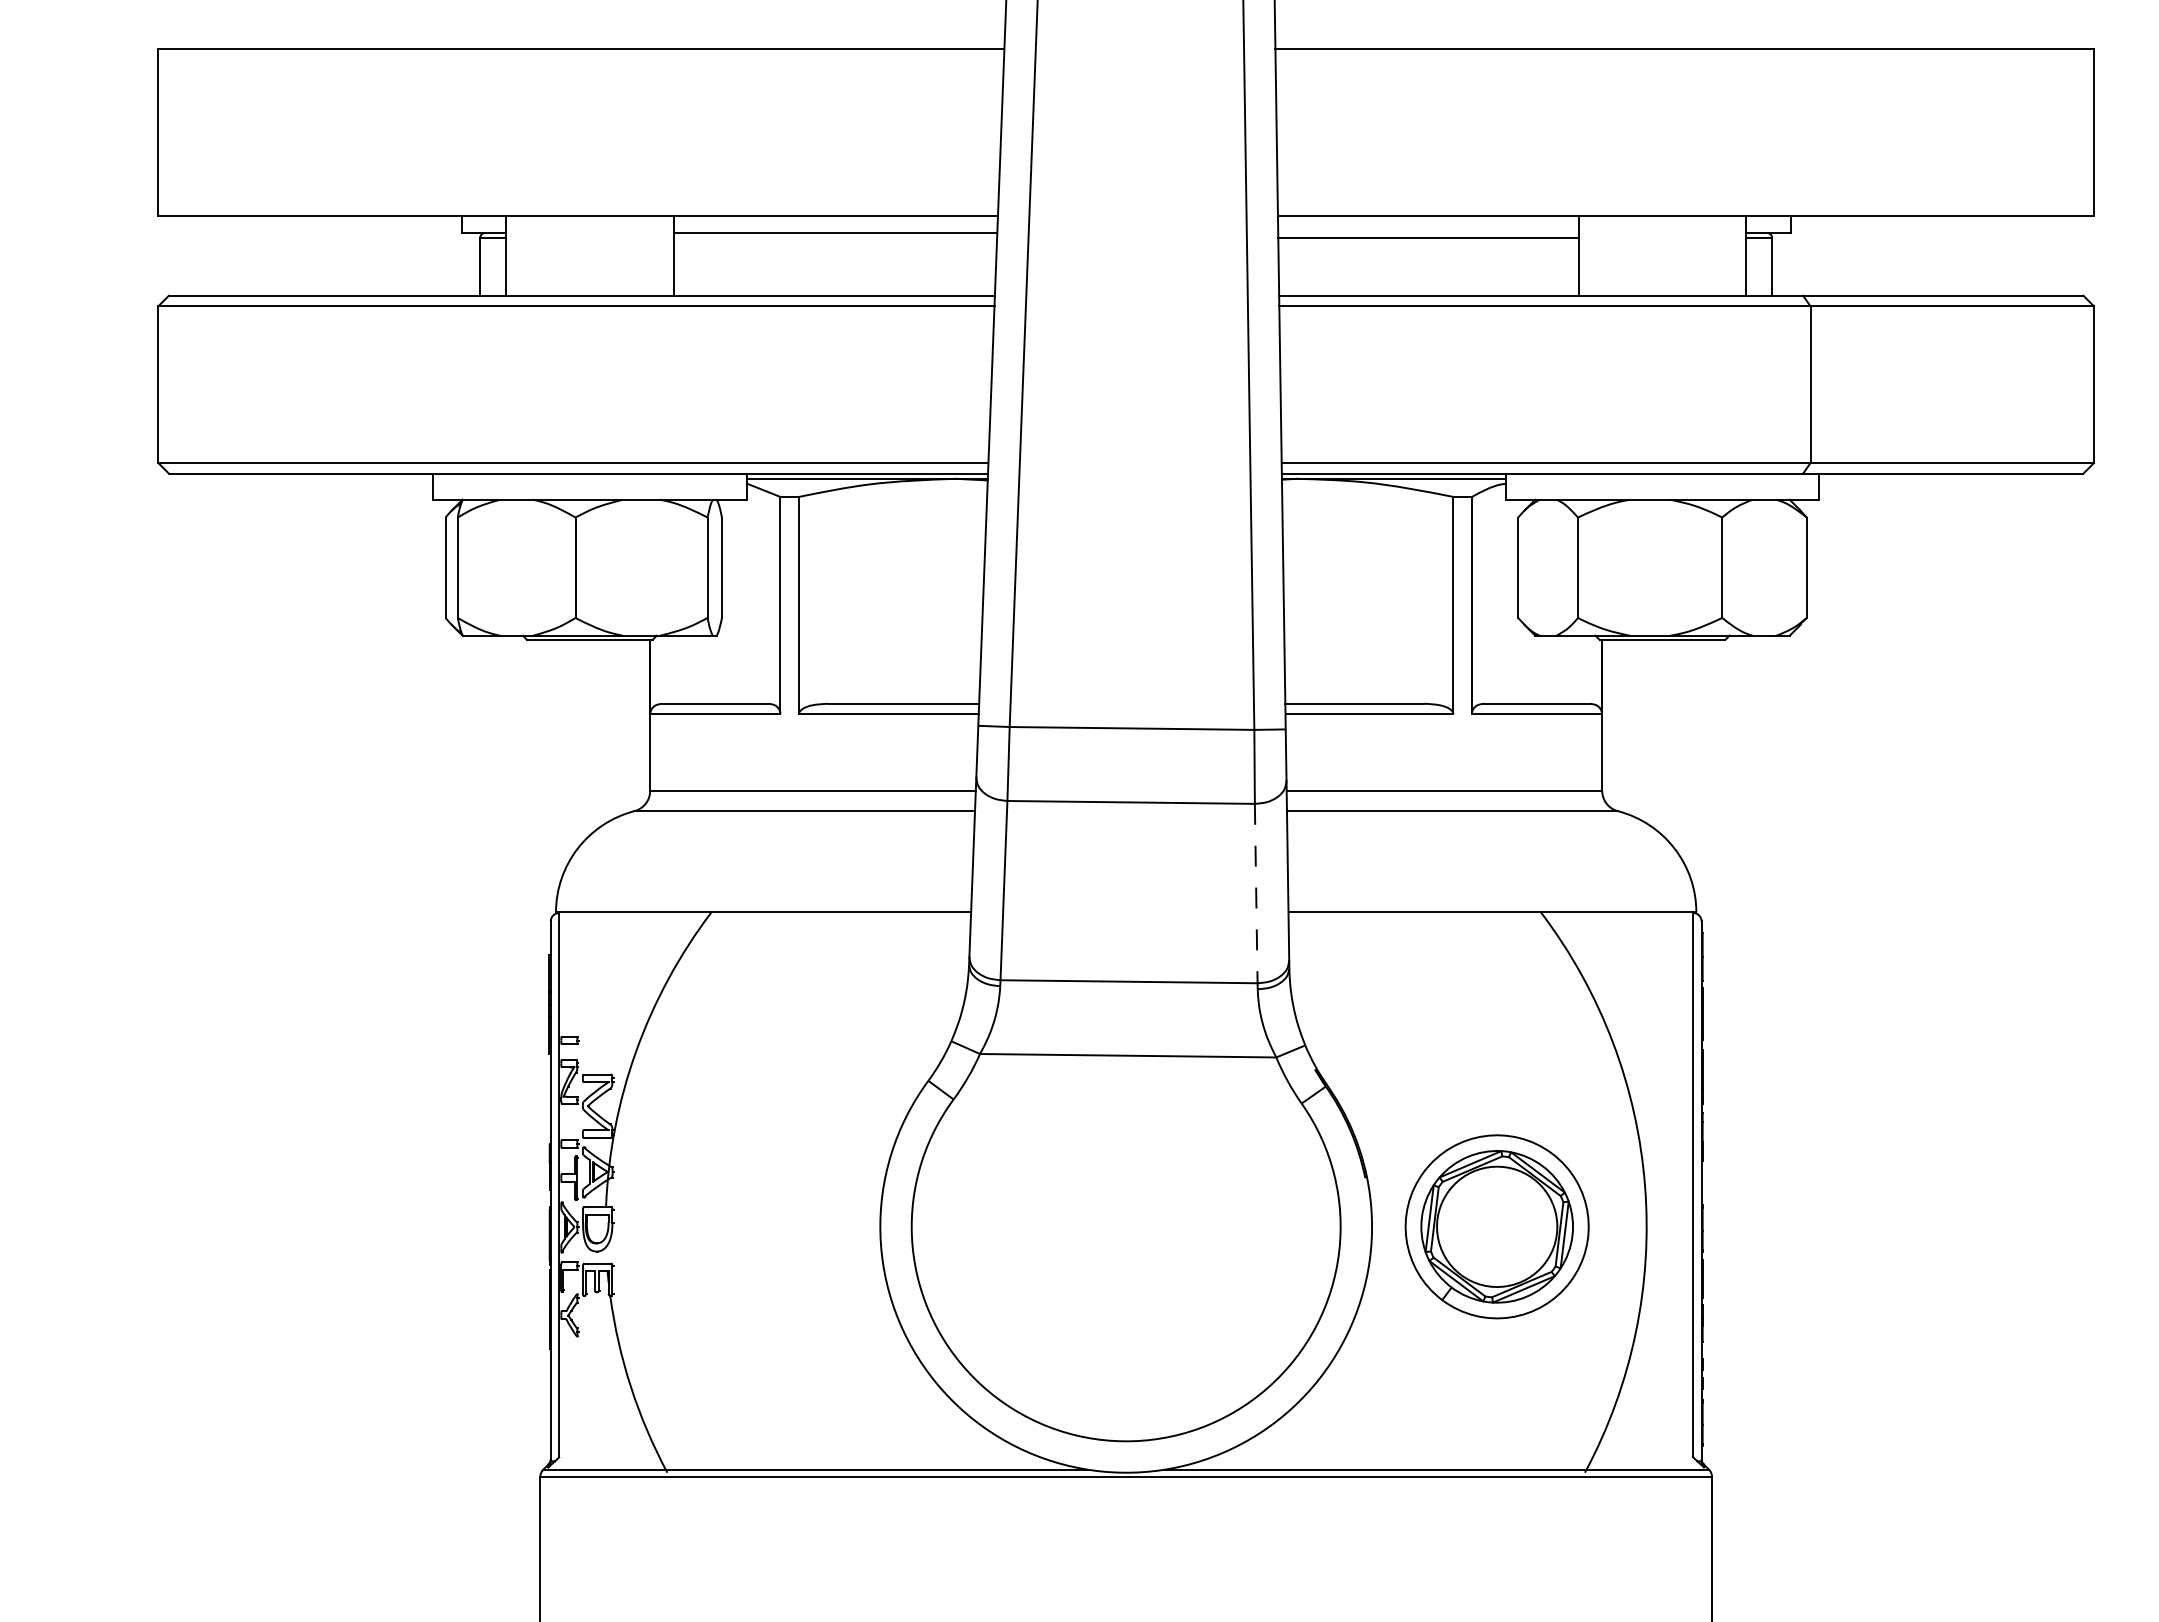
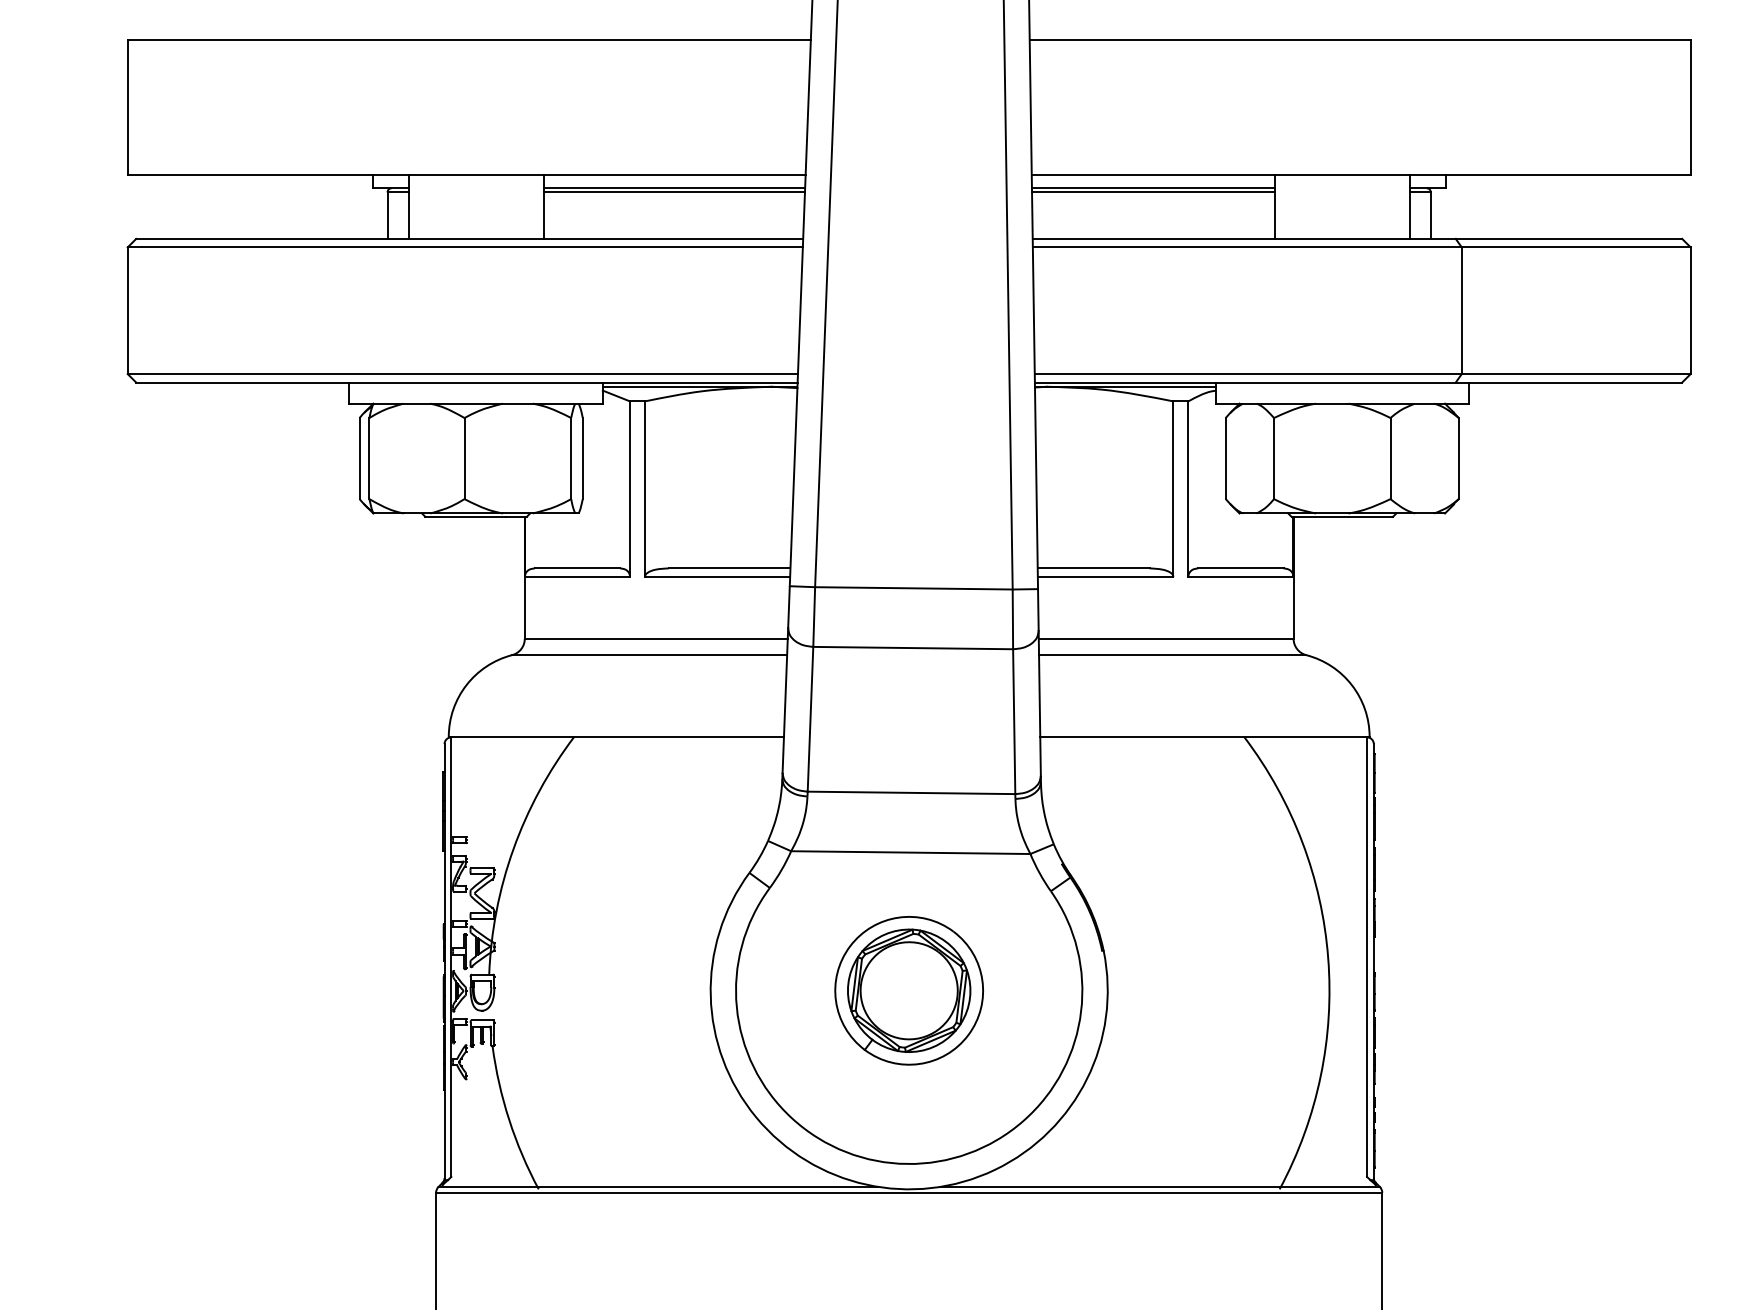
line: (1428, 232) -> (1153, 187), added
line: (835, 238) -> (674, 192), added
line: (1256, 893) -> (1014, 721), dashed -> solid
part: (1496, 1226) -> (908, 990), moved

